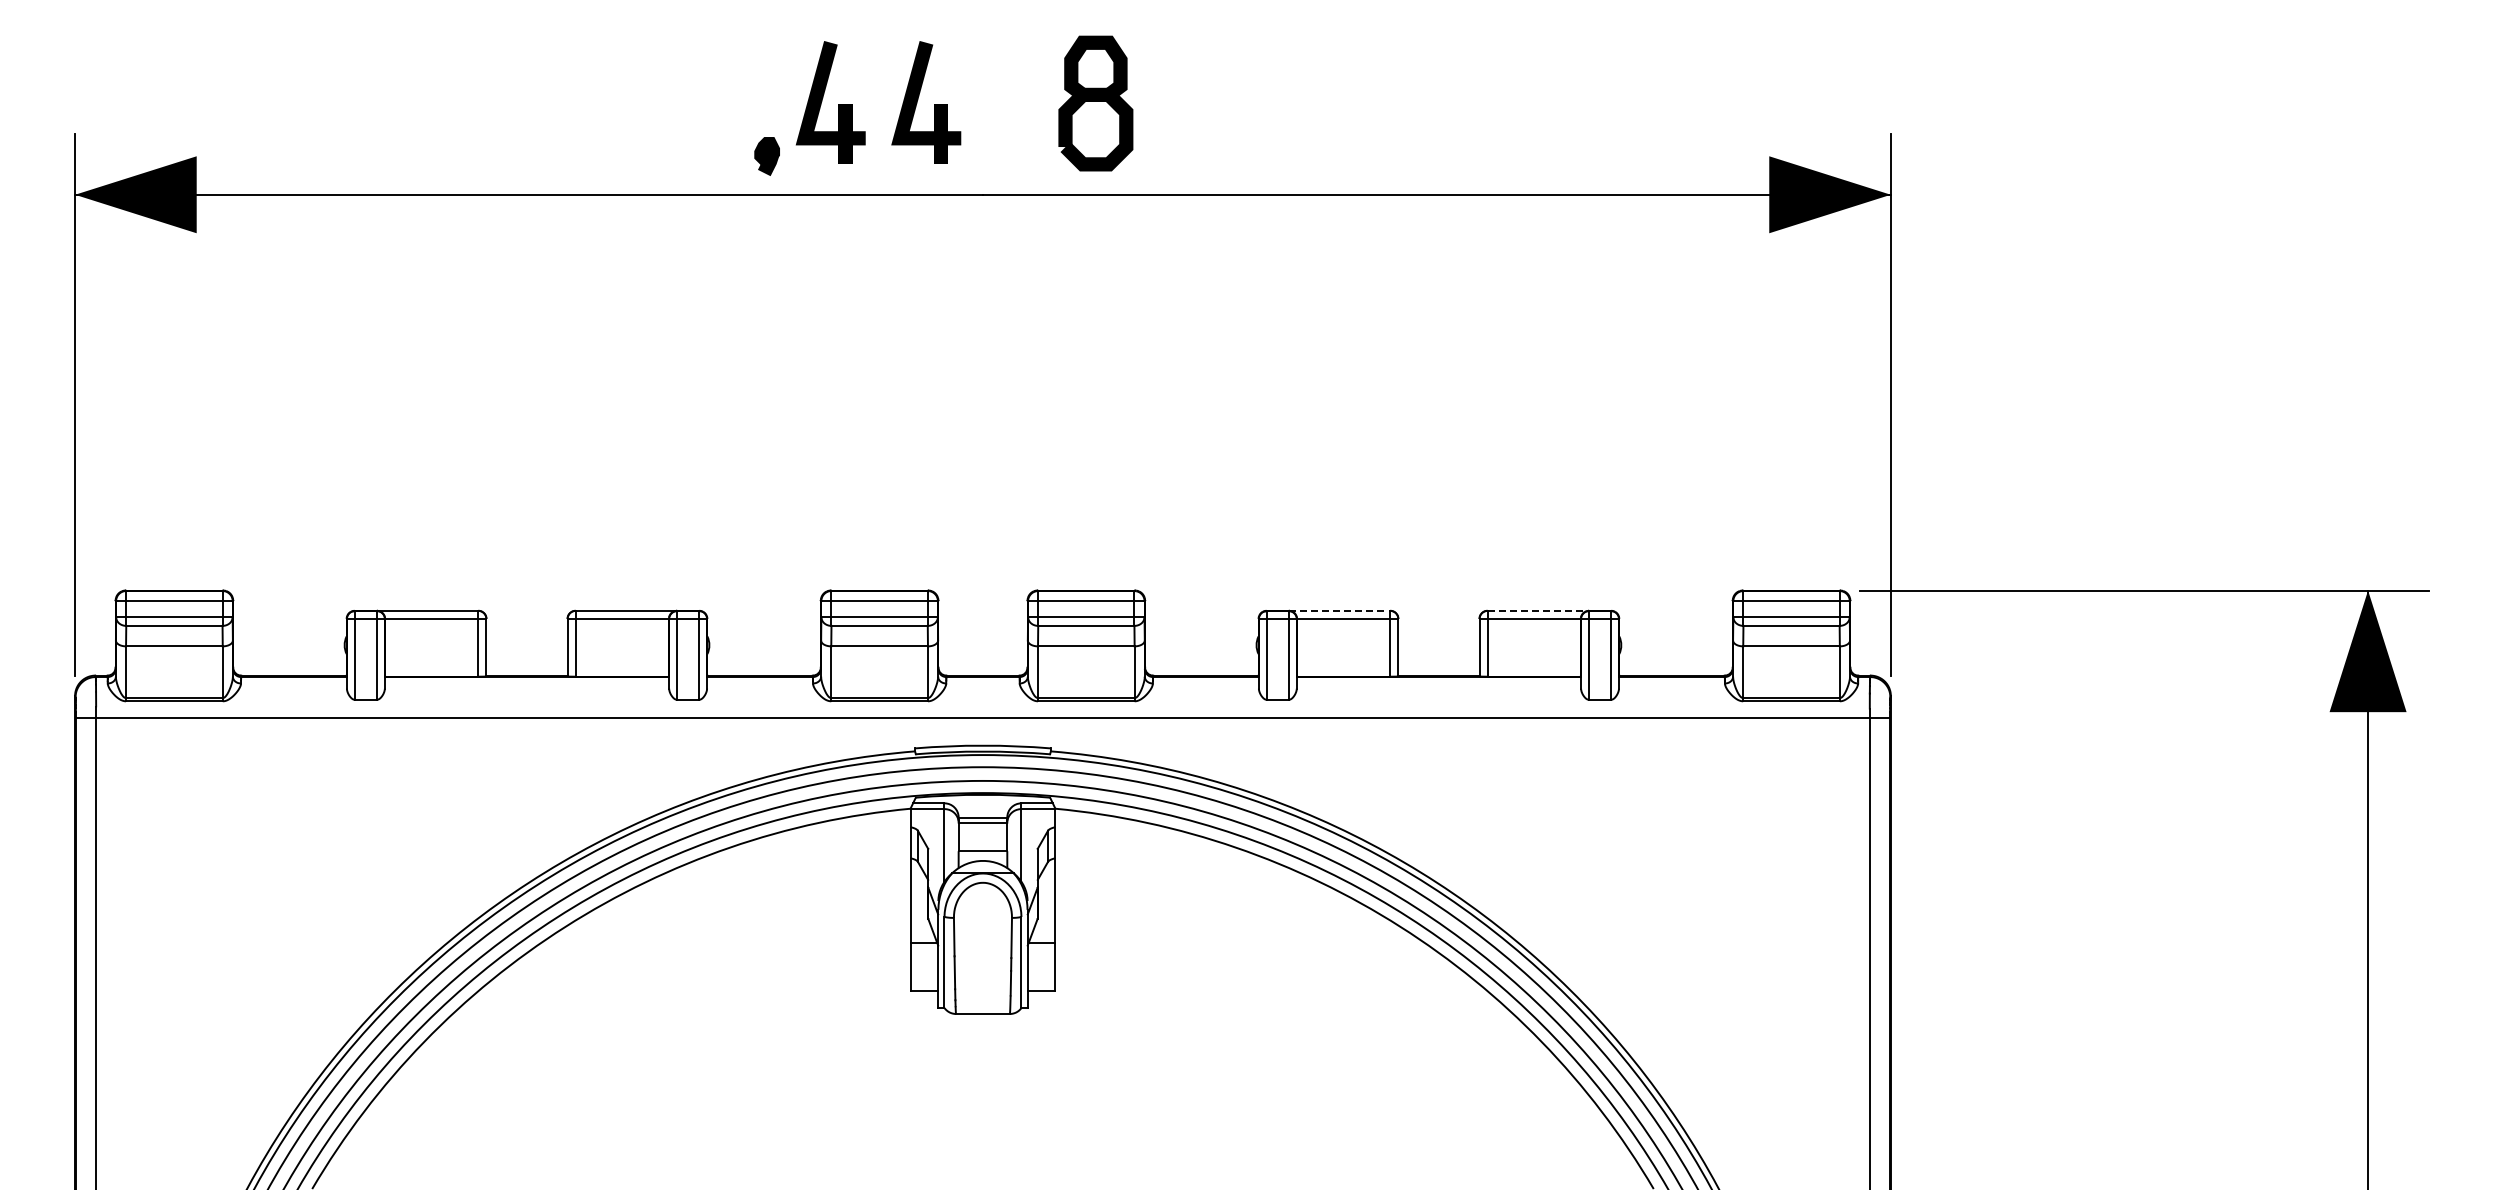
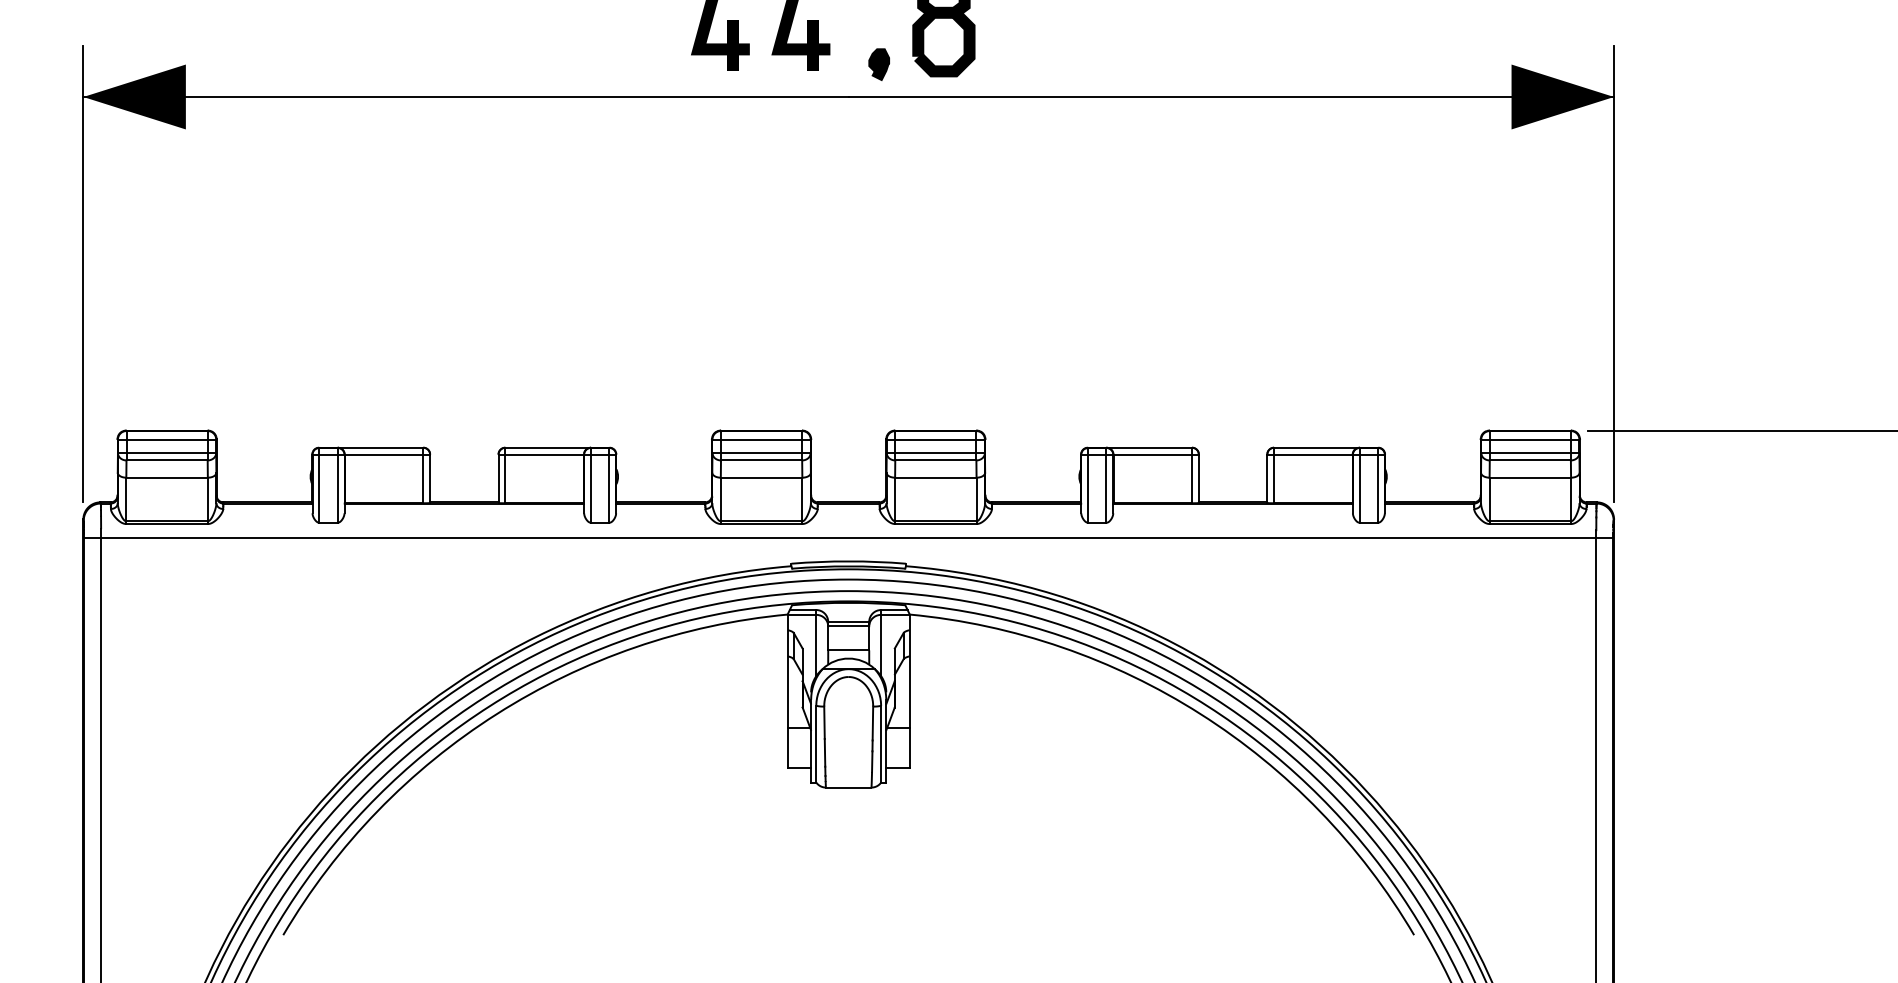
part: (766, 156) -> (878, 64), moved
line: (1339, 610) -> (1149, 447), dashed -> solid
line: (1538, 610) -> (1317, 447), dashed -> solid

